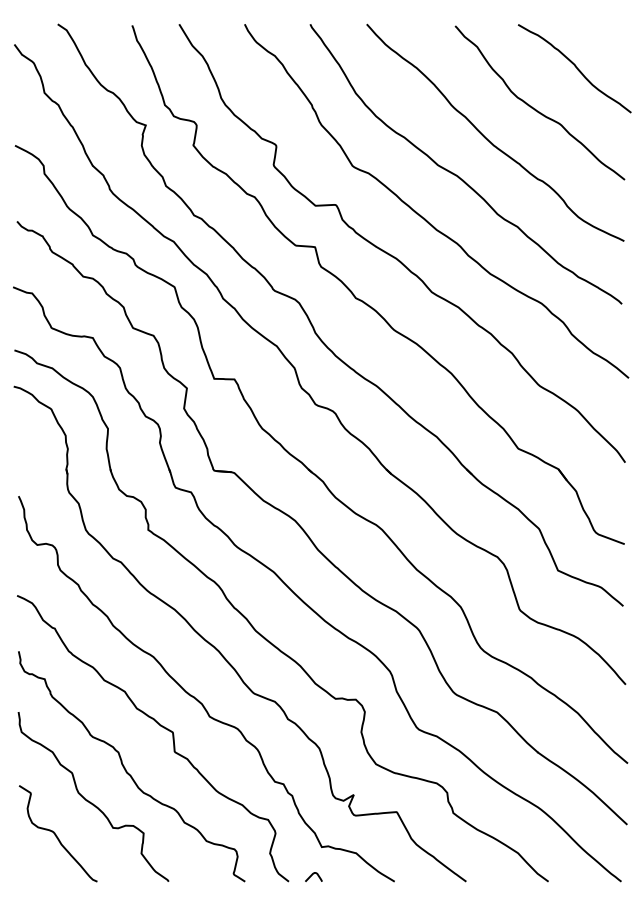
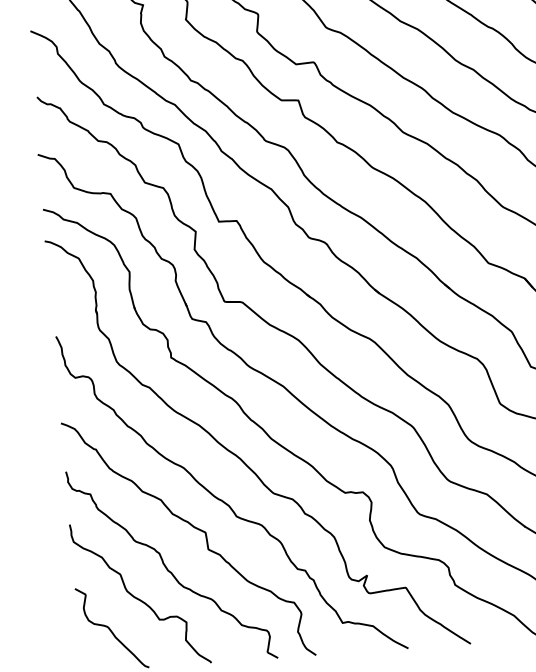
curve: (312, 875) -> (336, 648), removed

